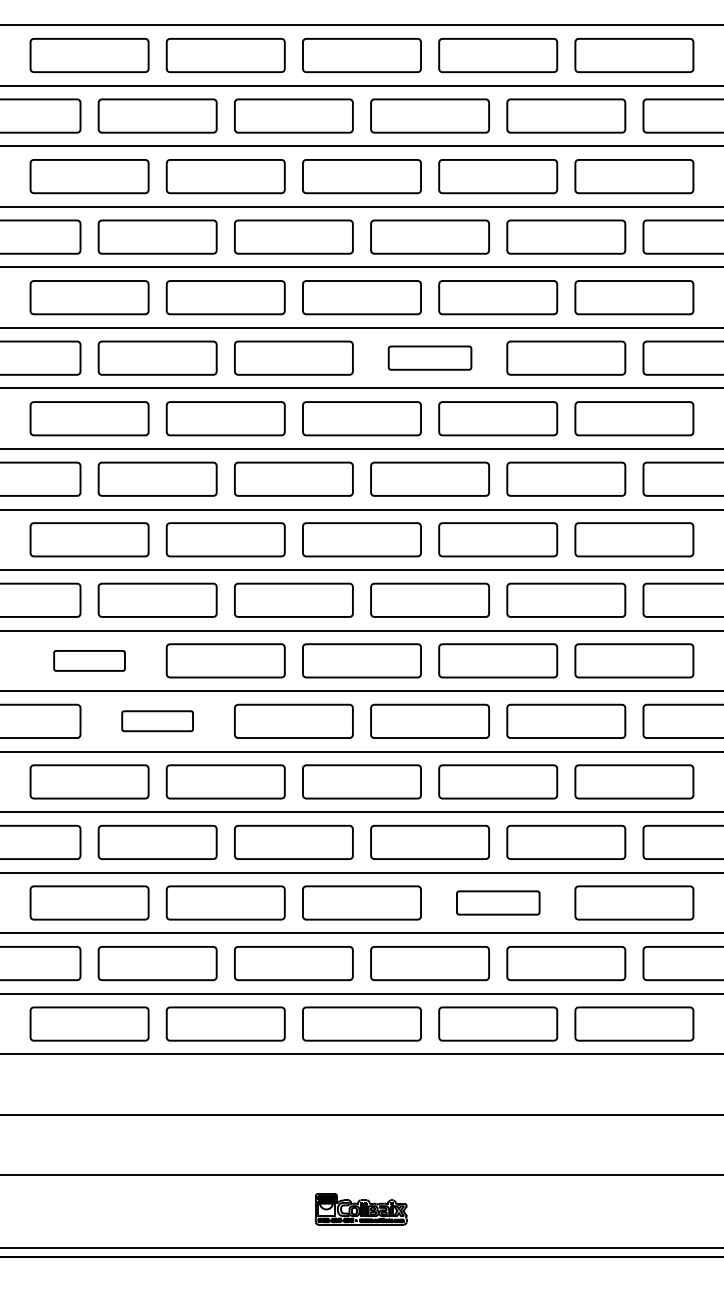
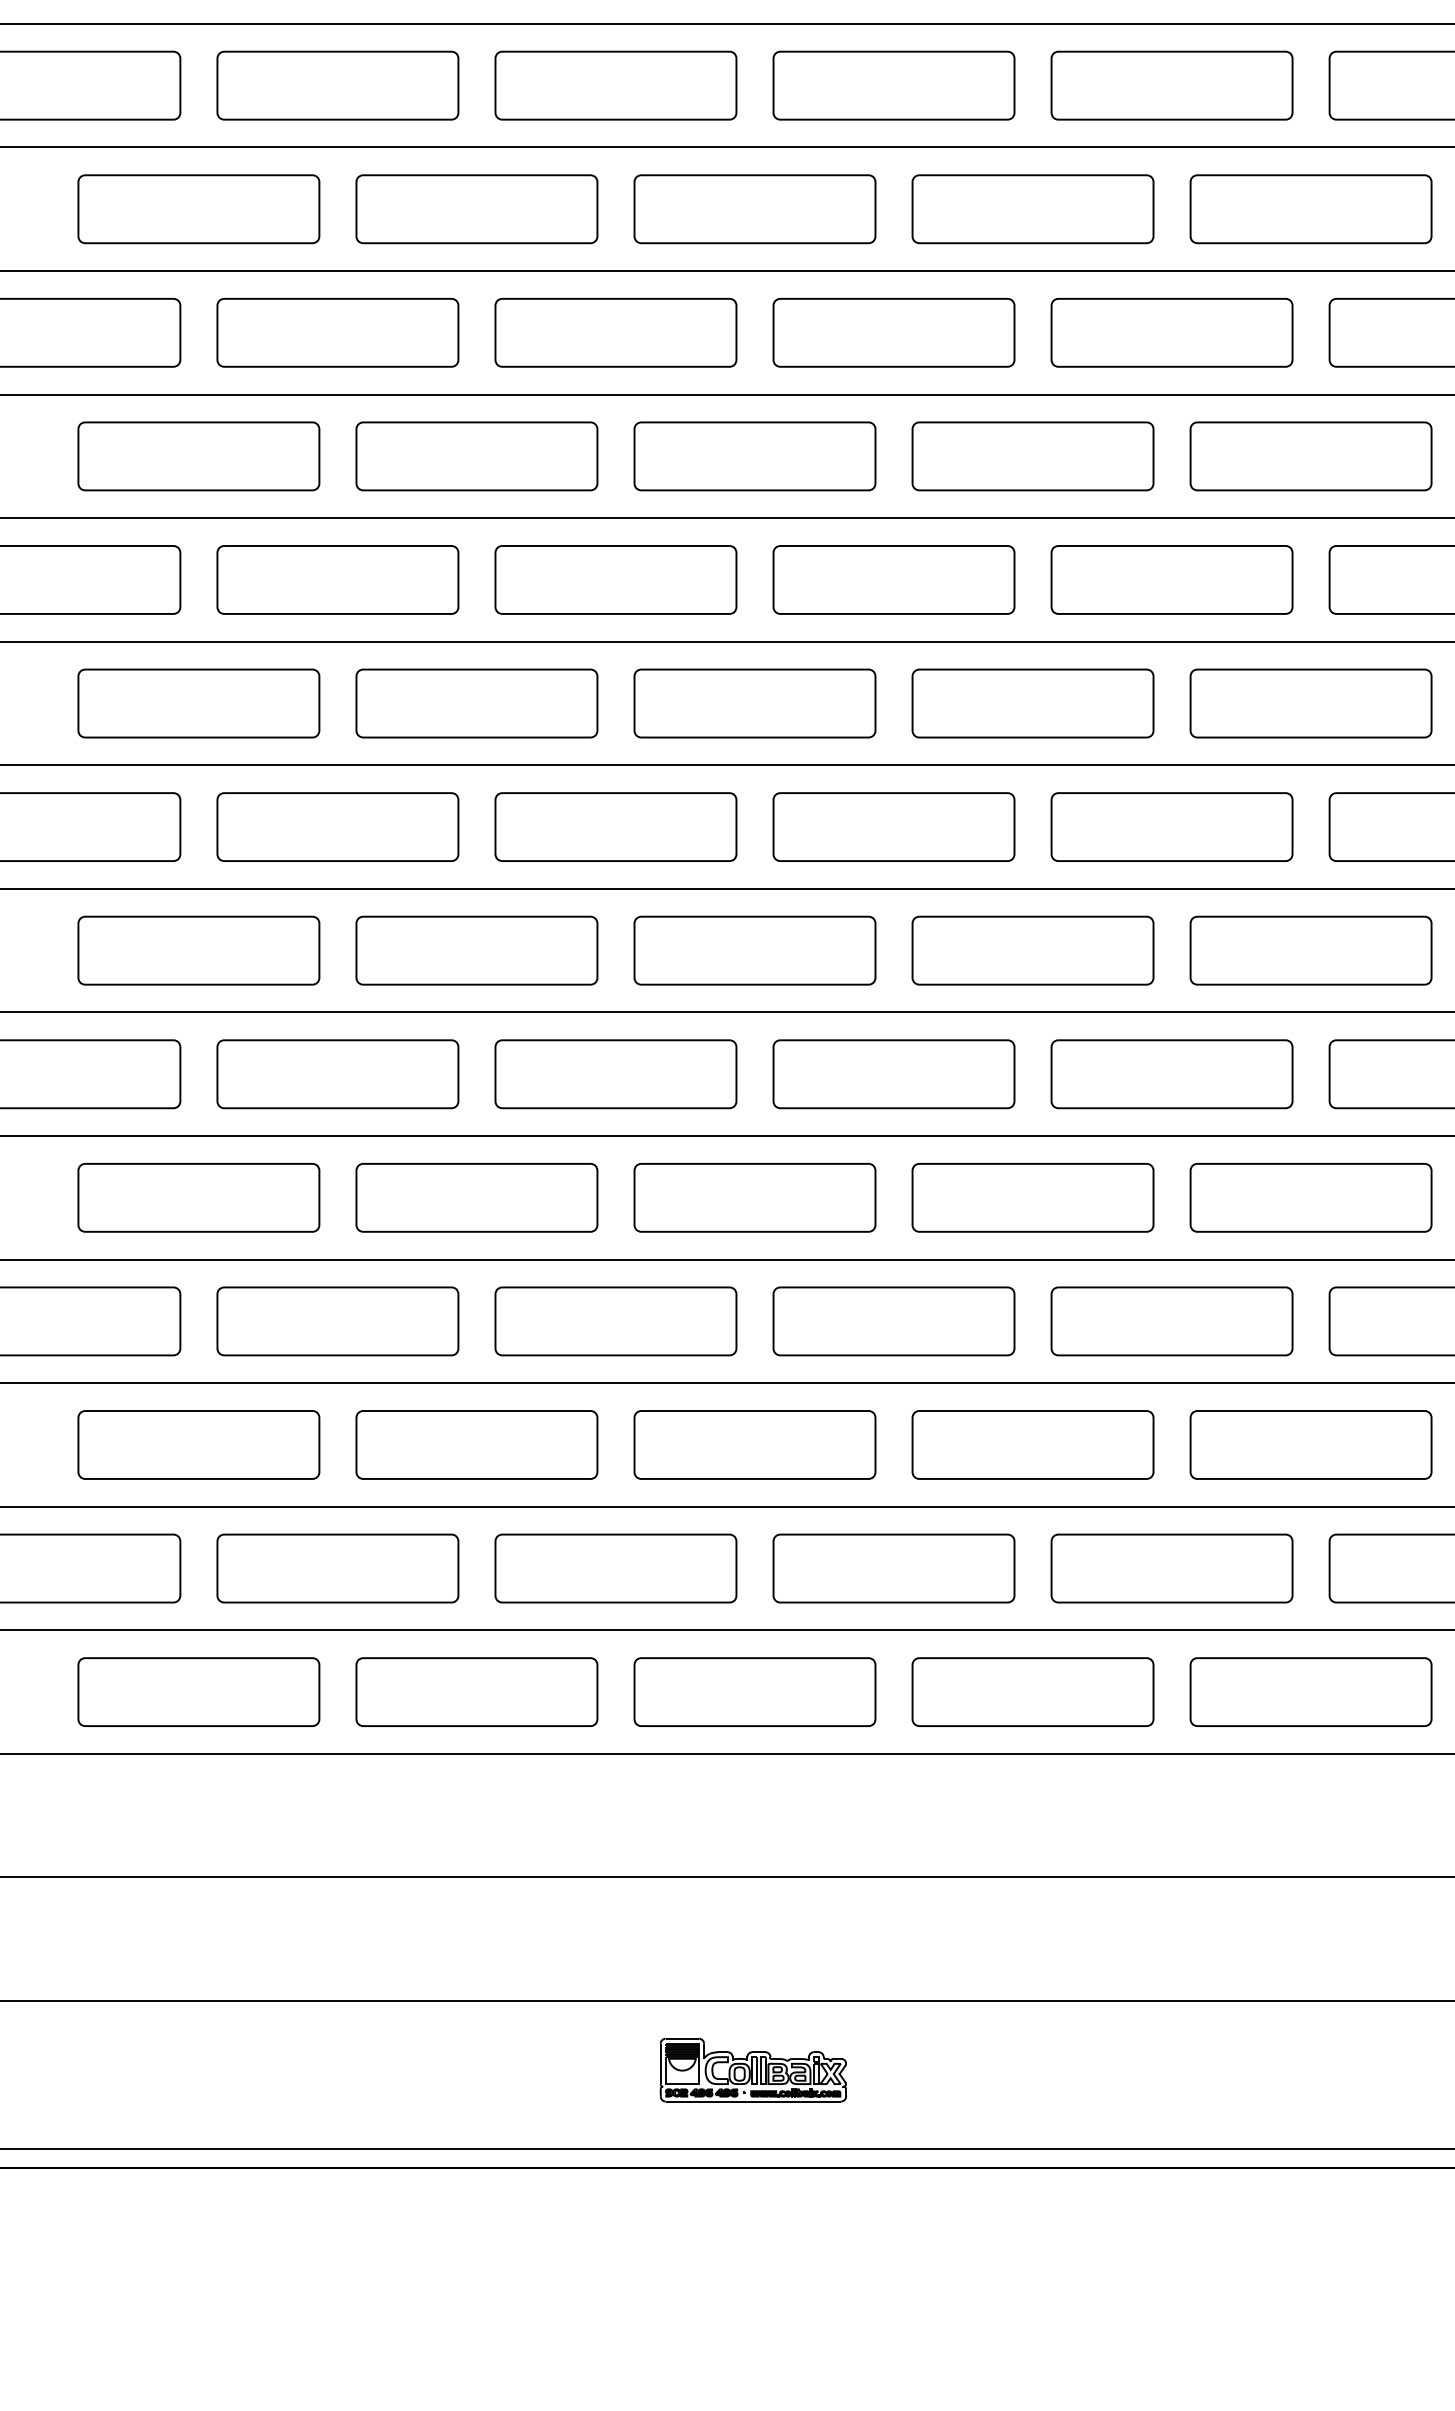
part: (429, 357) -> (892, 331), size x1.43
part: (89, 660) -> (198, 949), size x1.67
part: (157, 720) -> (337, 1072), size x1.67
part: (498, 902) -> (1033, 1443), size x1.43

